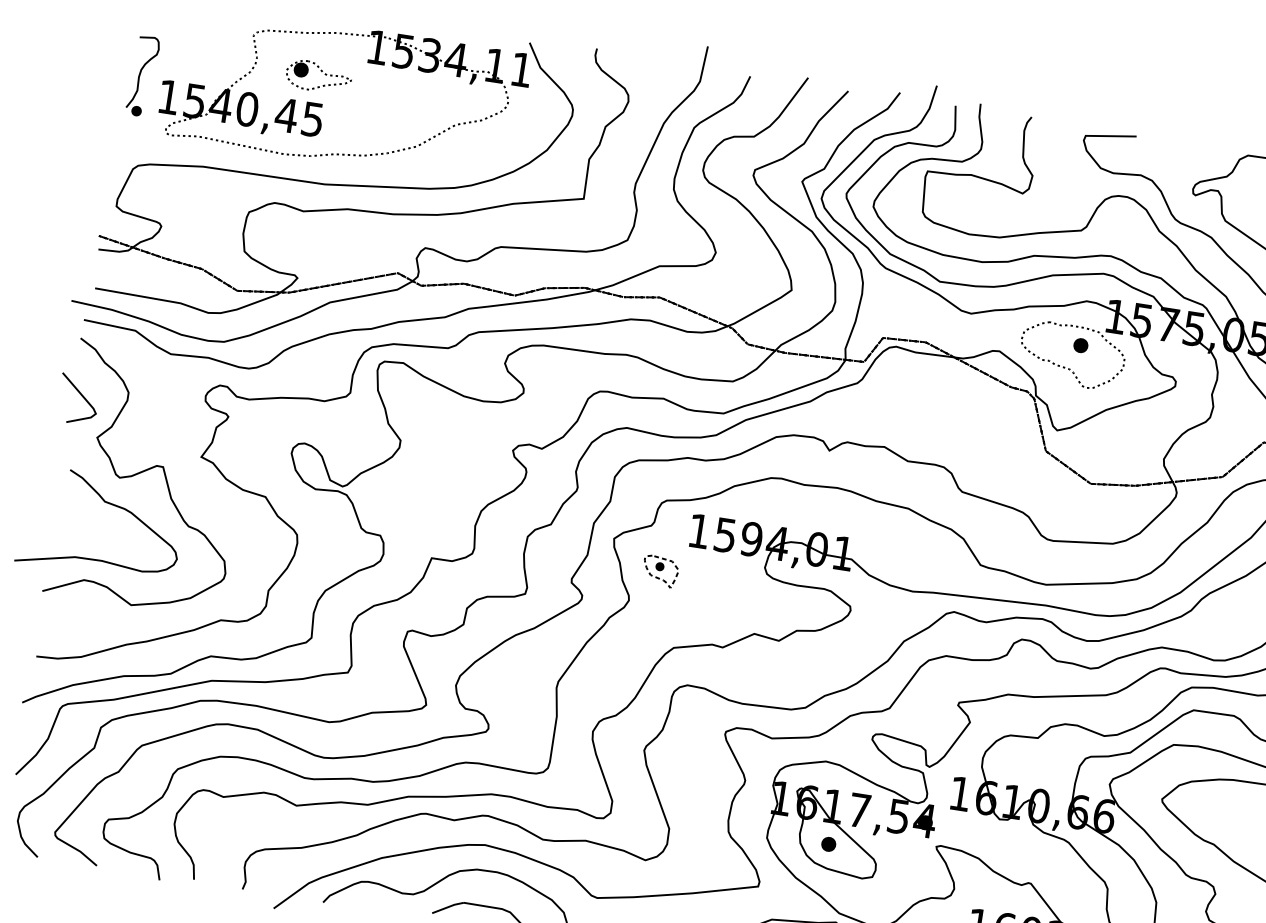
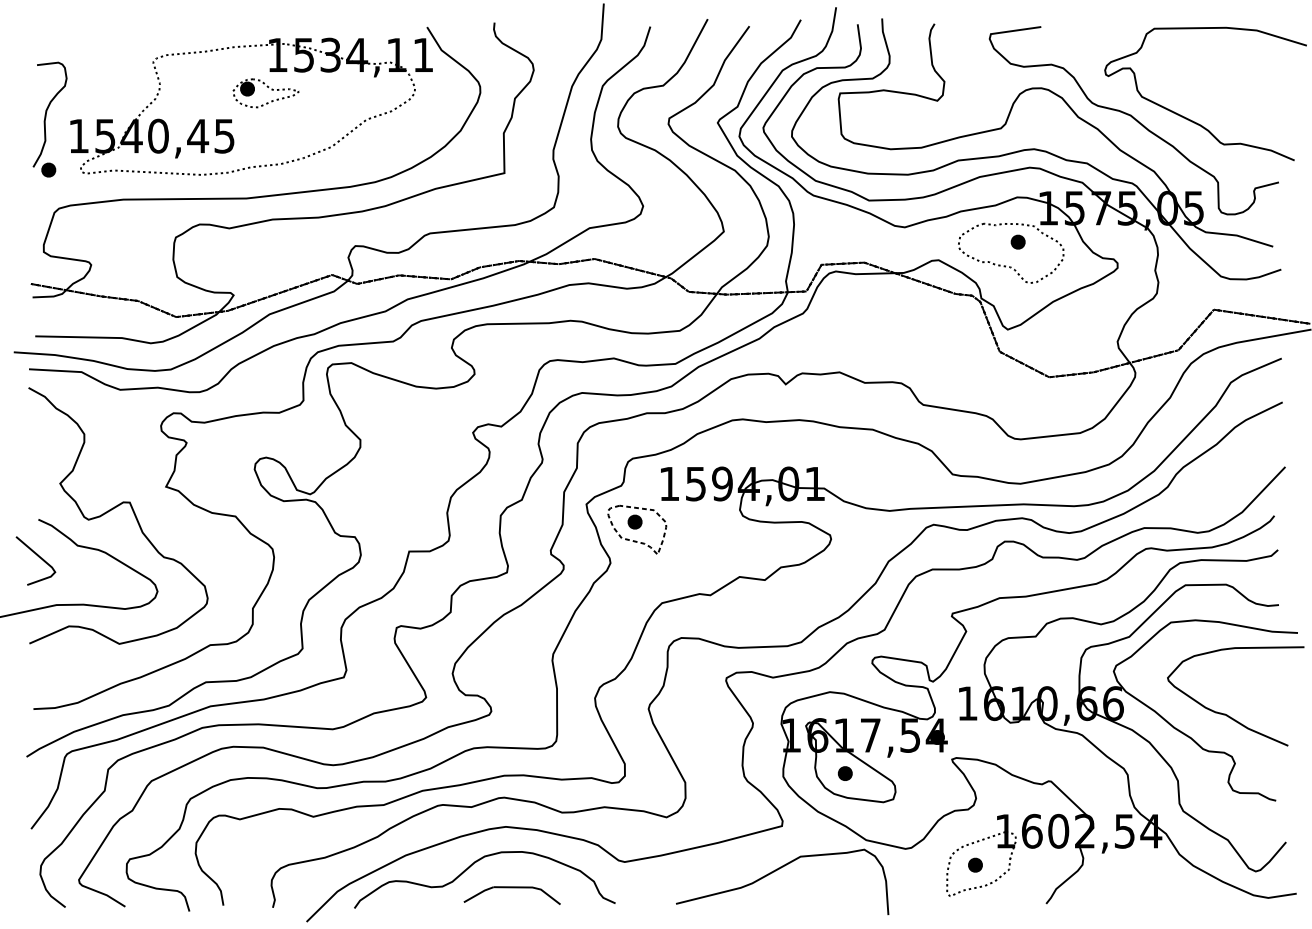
part: (321, 71) -> (267, 87), moved
part: (142, 76) -> (49, 119), size x1.43
line: (81, 396) -> (38, 557), moved
part: (660, 571) -> (637, 529), size x1.67

